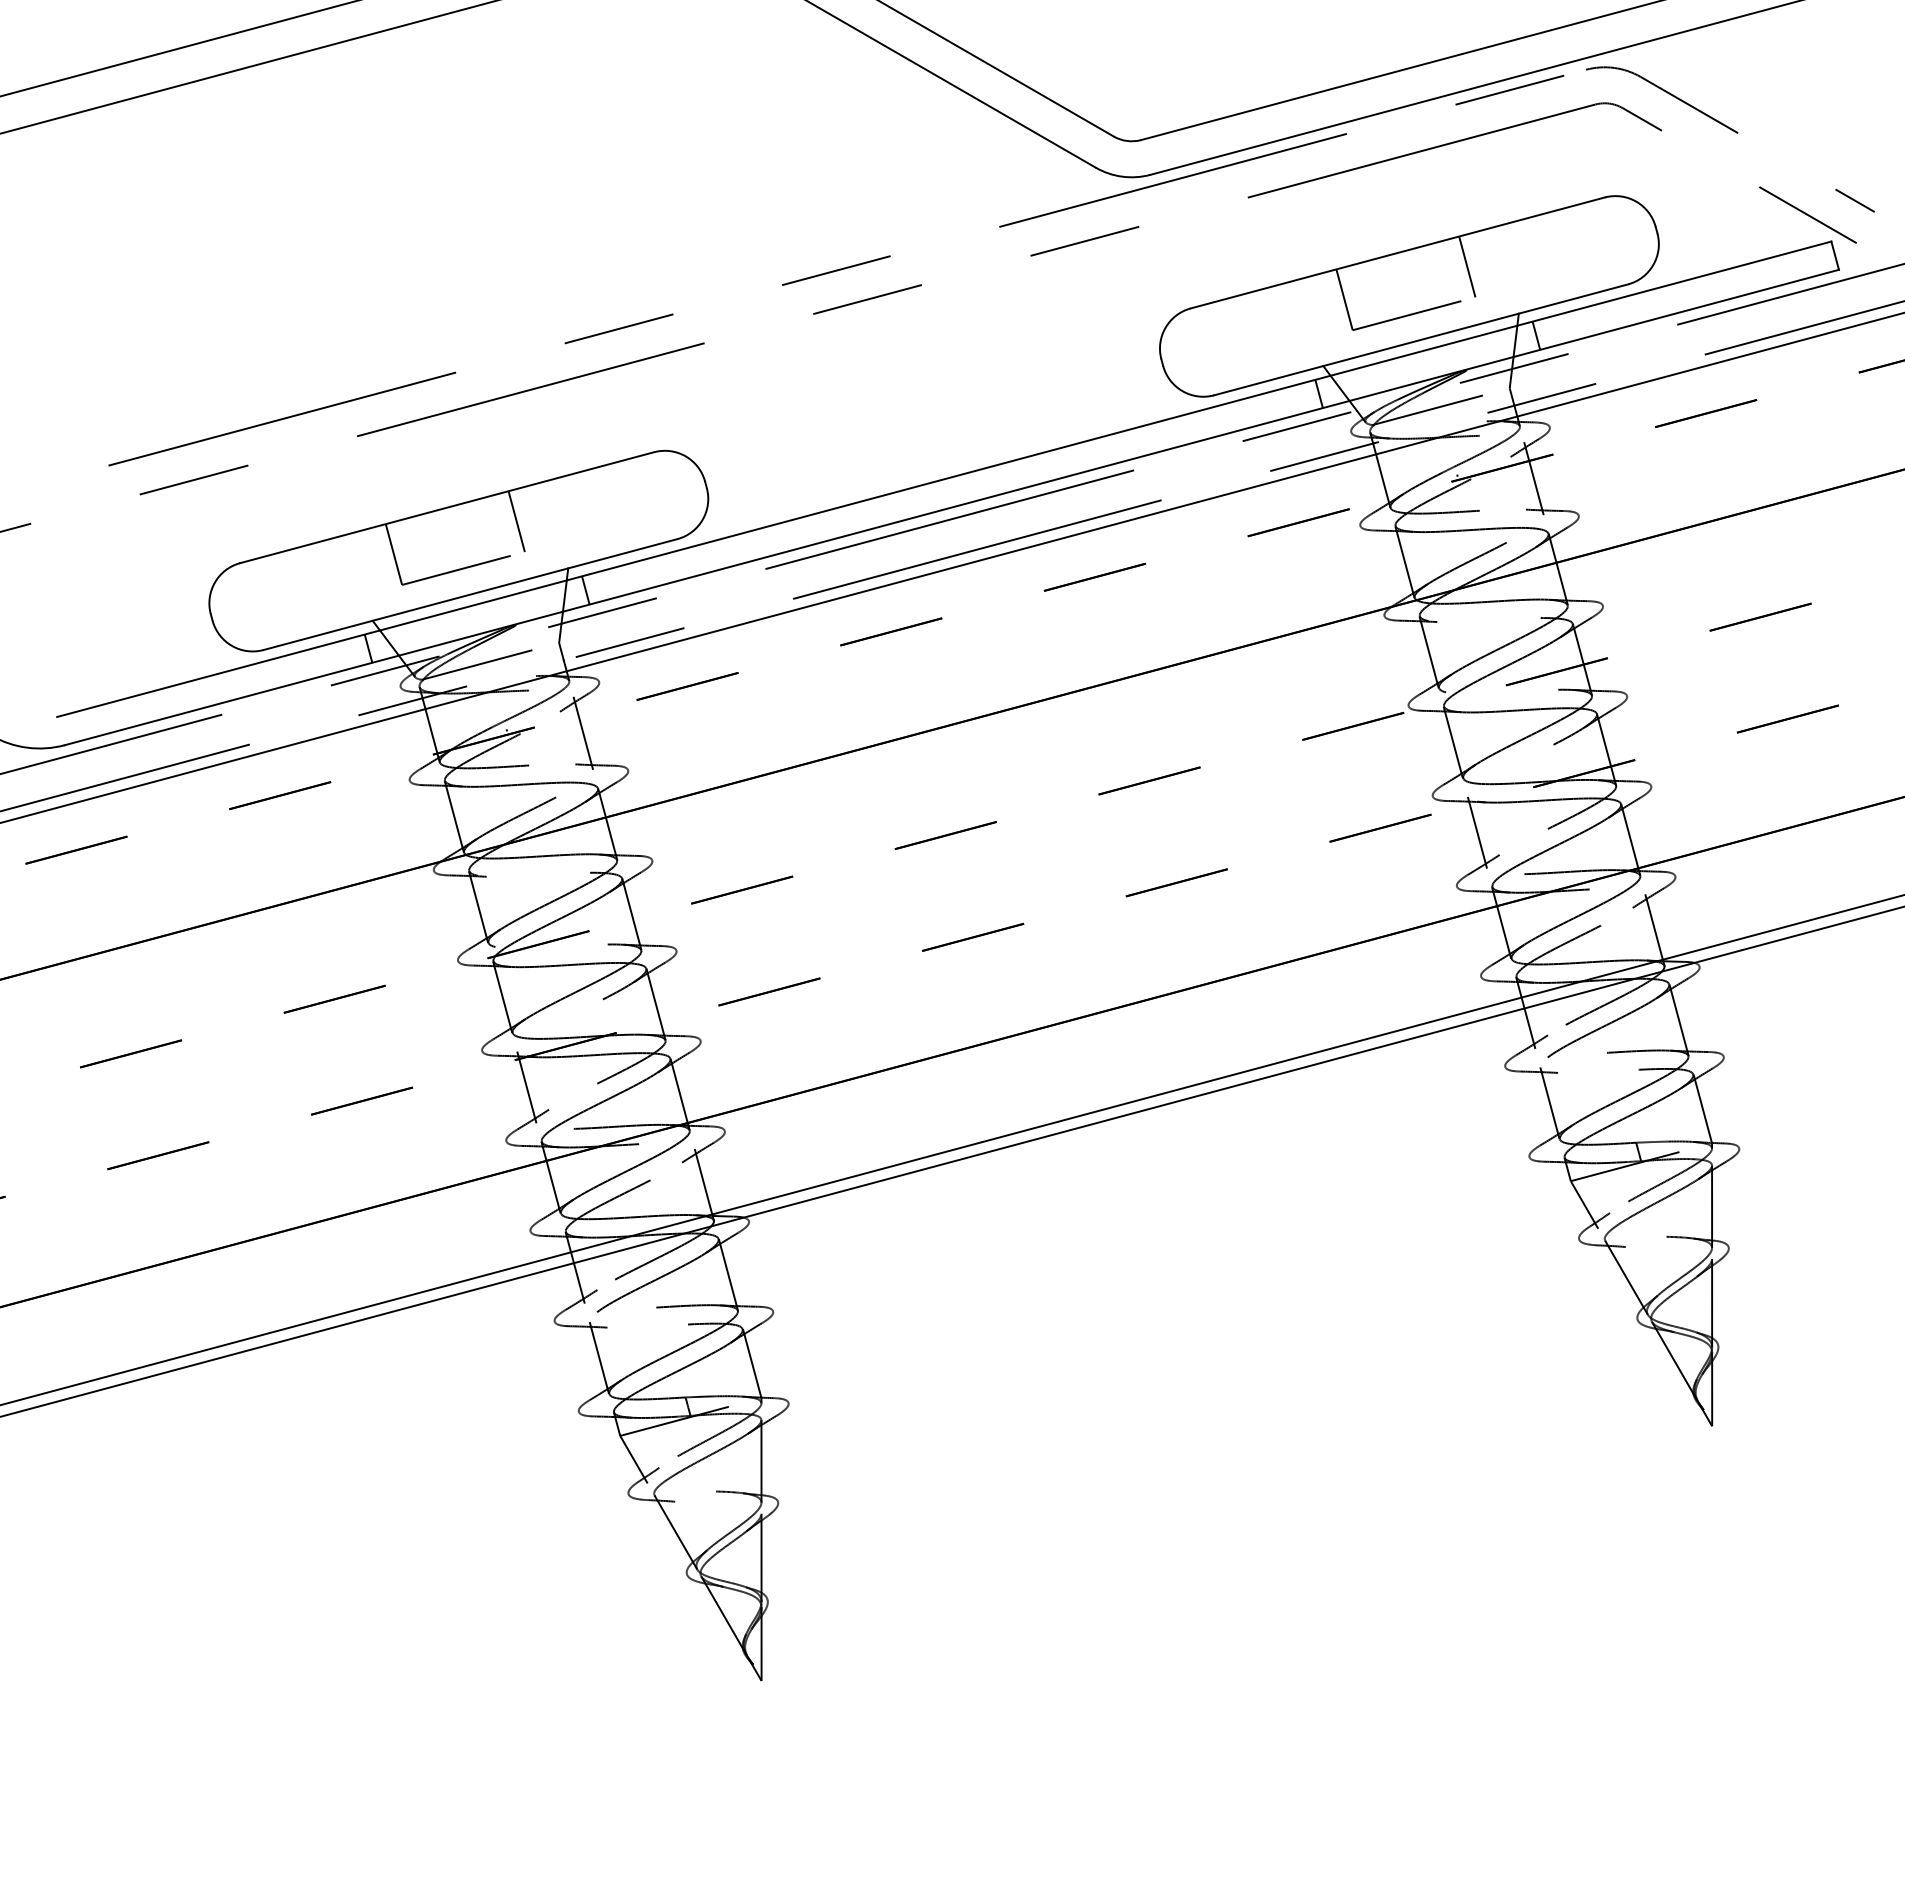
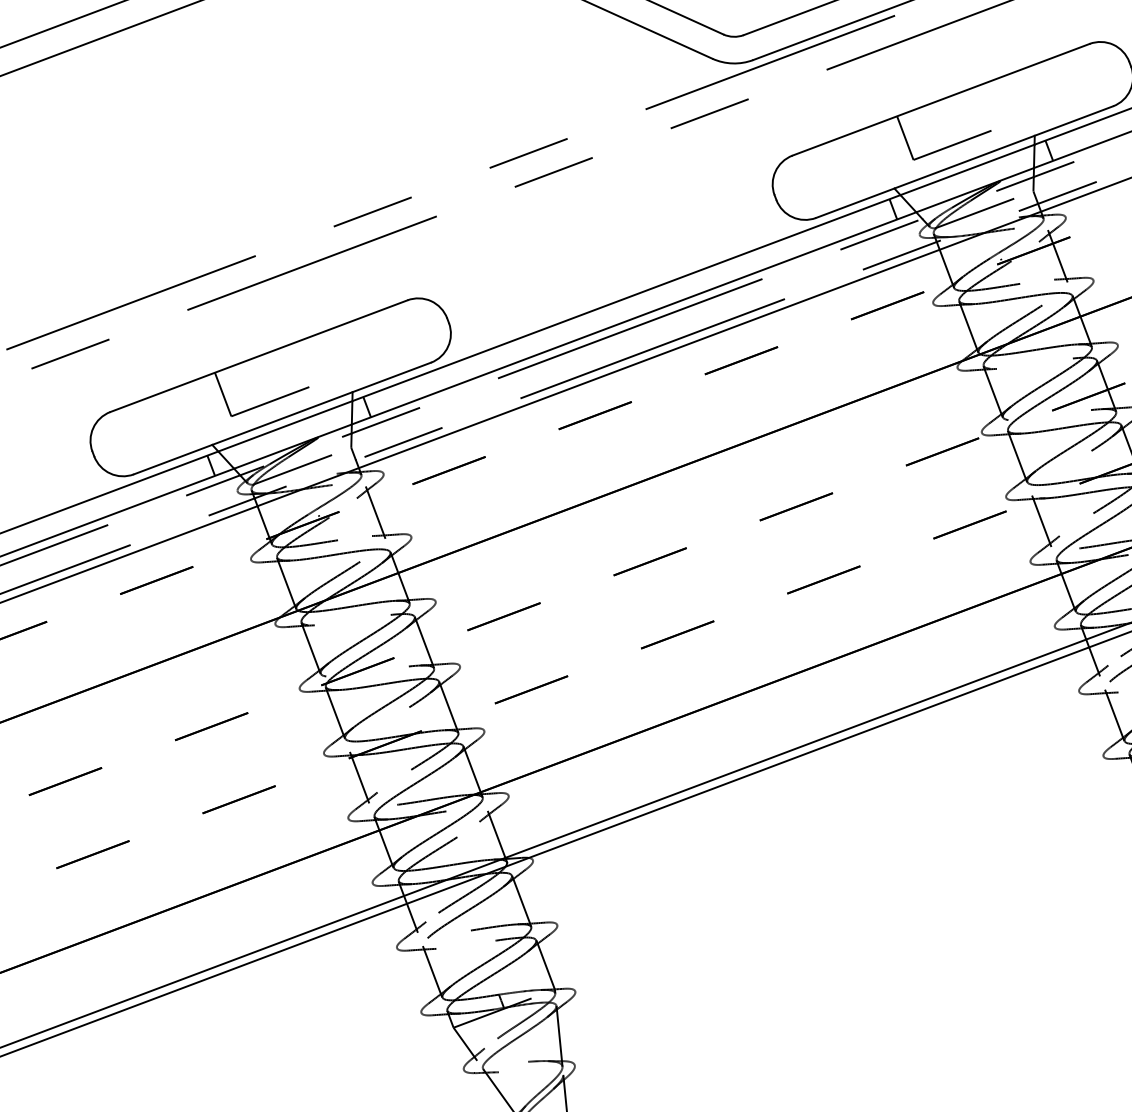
line: (1467, 266) -> (993, 104), removed
line: (516, 521) -> (311, 361), removed

